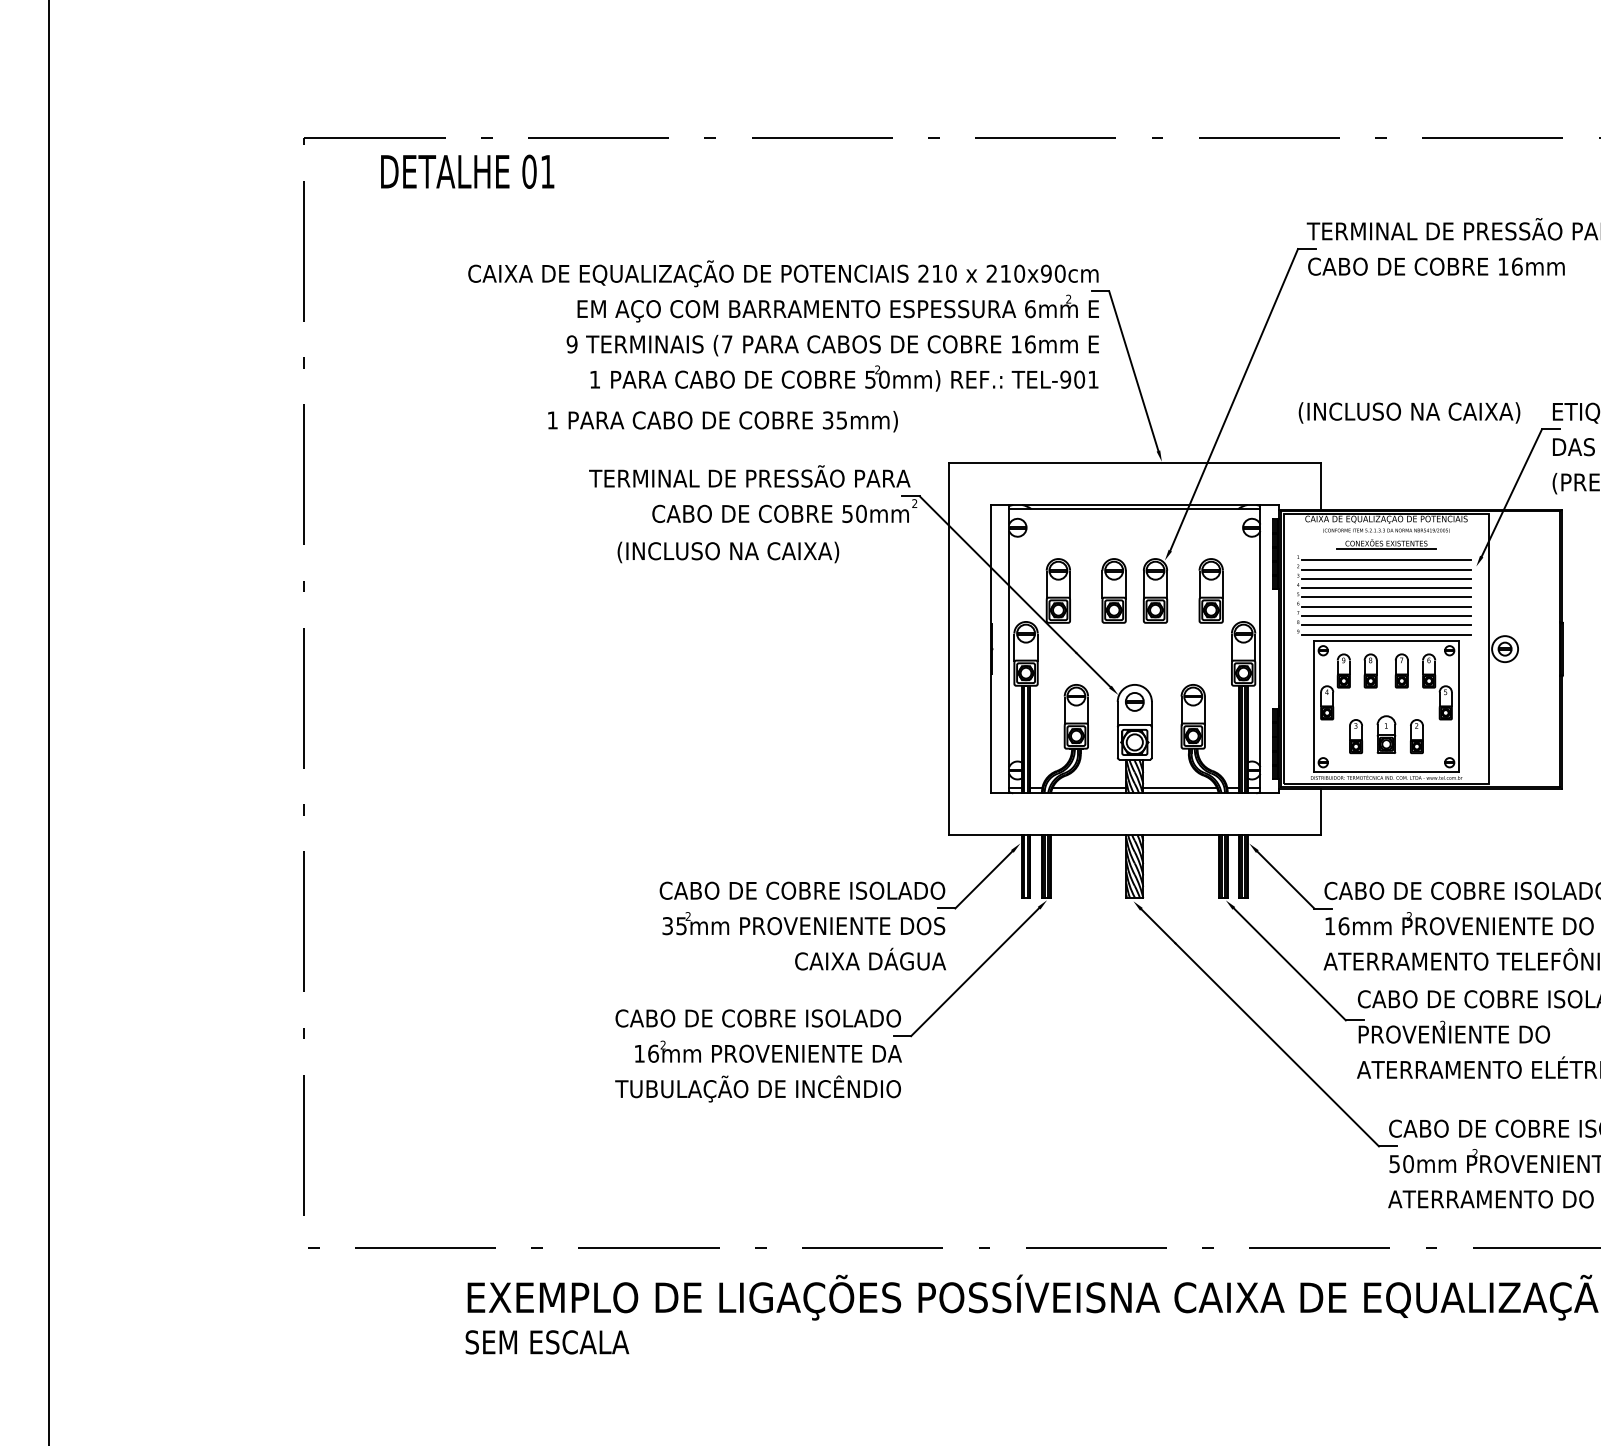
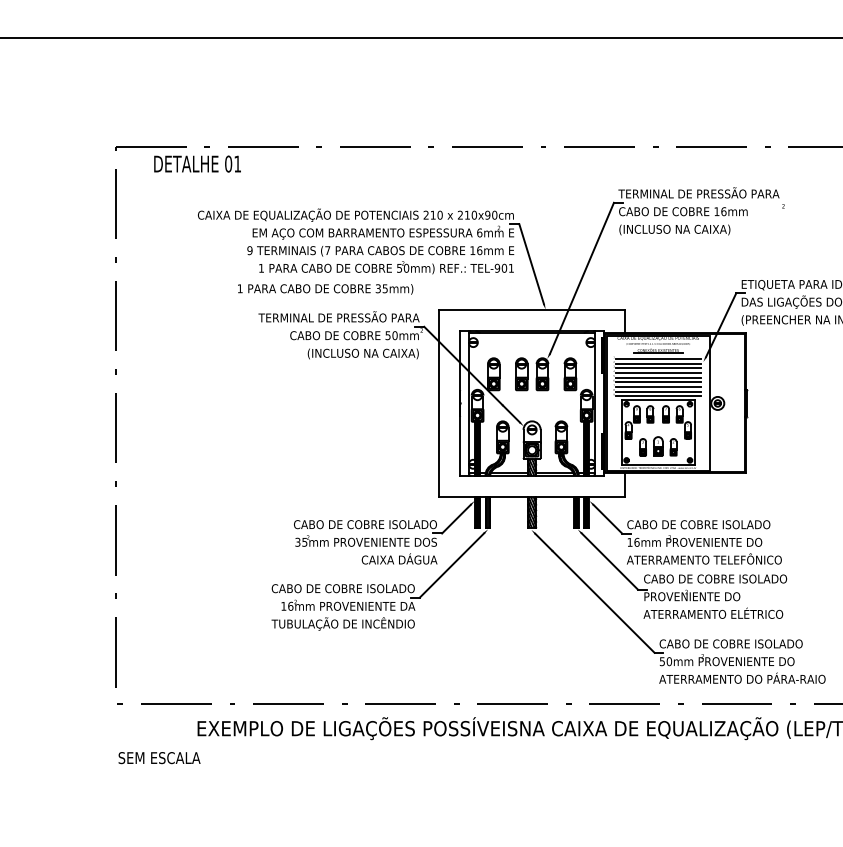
text: (1408, 411) -> (674, 229), moved
text: (726, 551) -> (362, 353), moved
text: (547, 1343) -> (159, 758), moved

